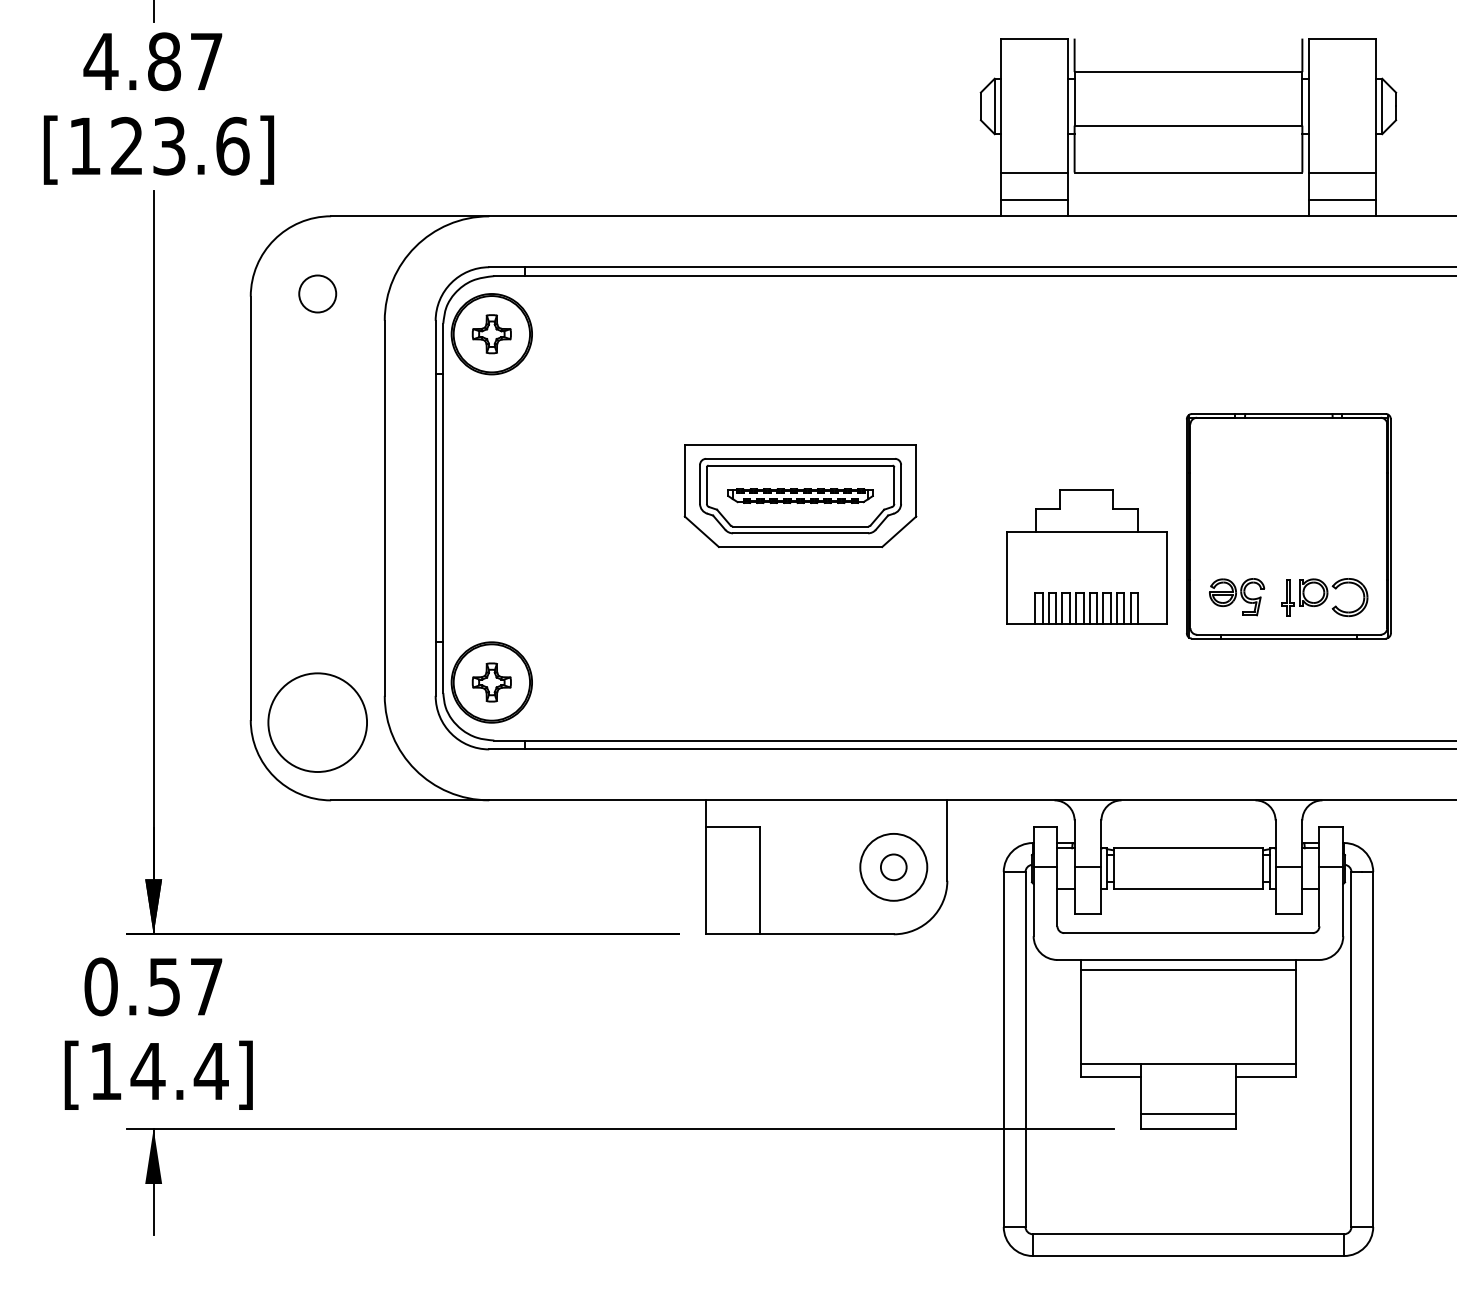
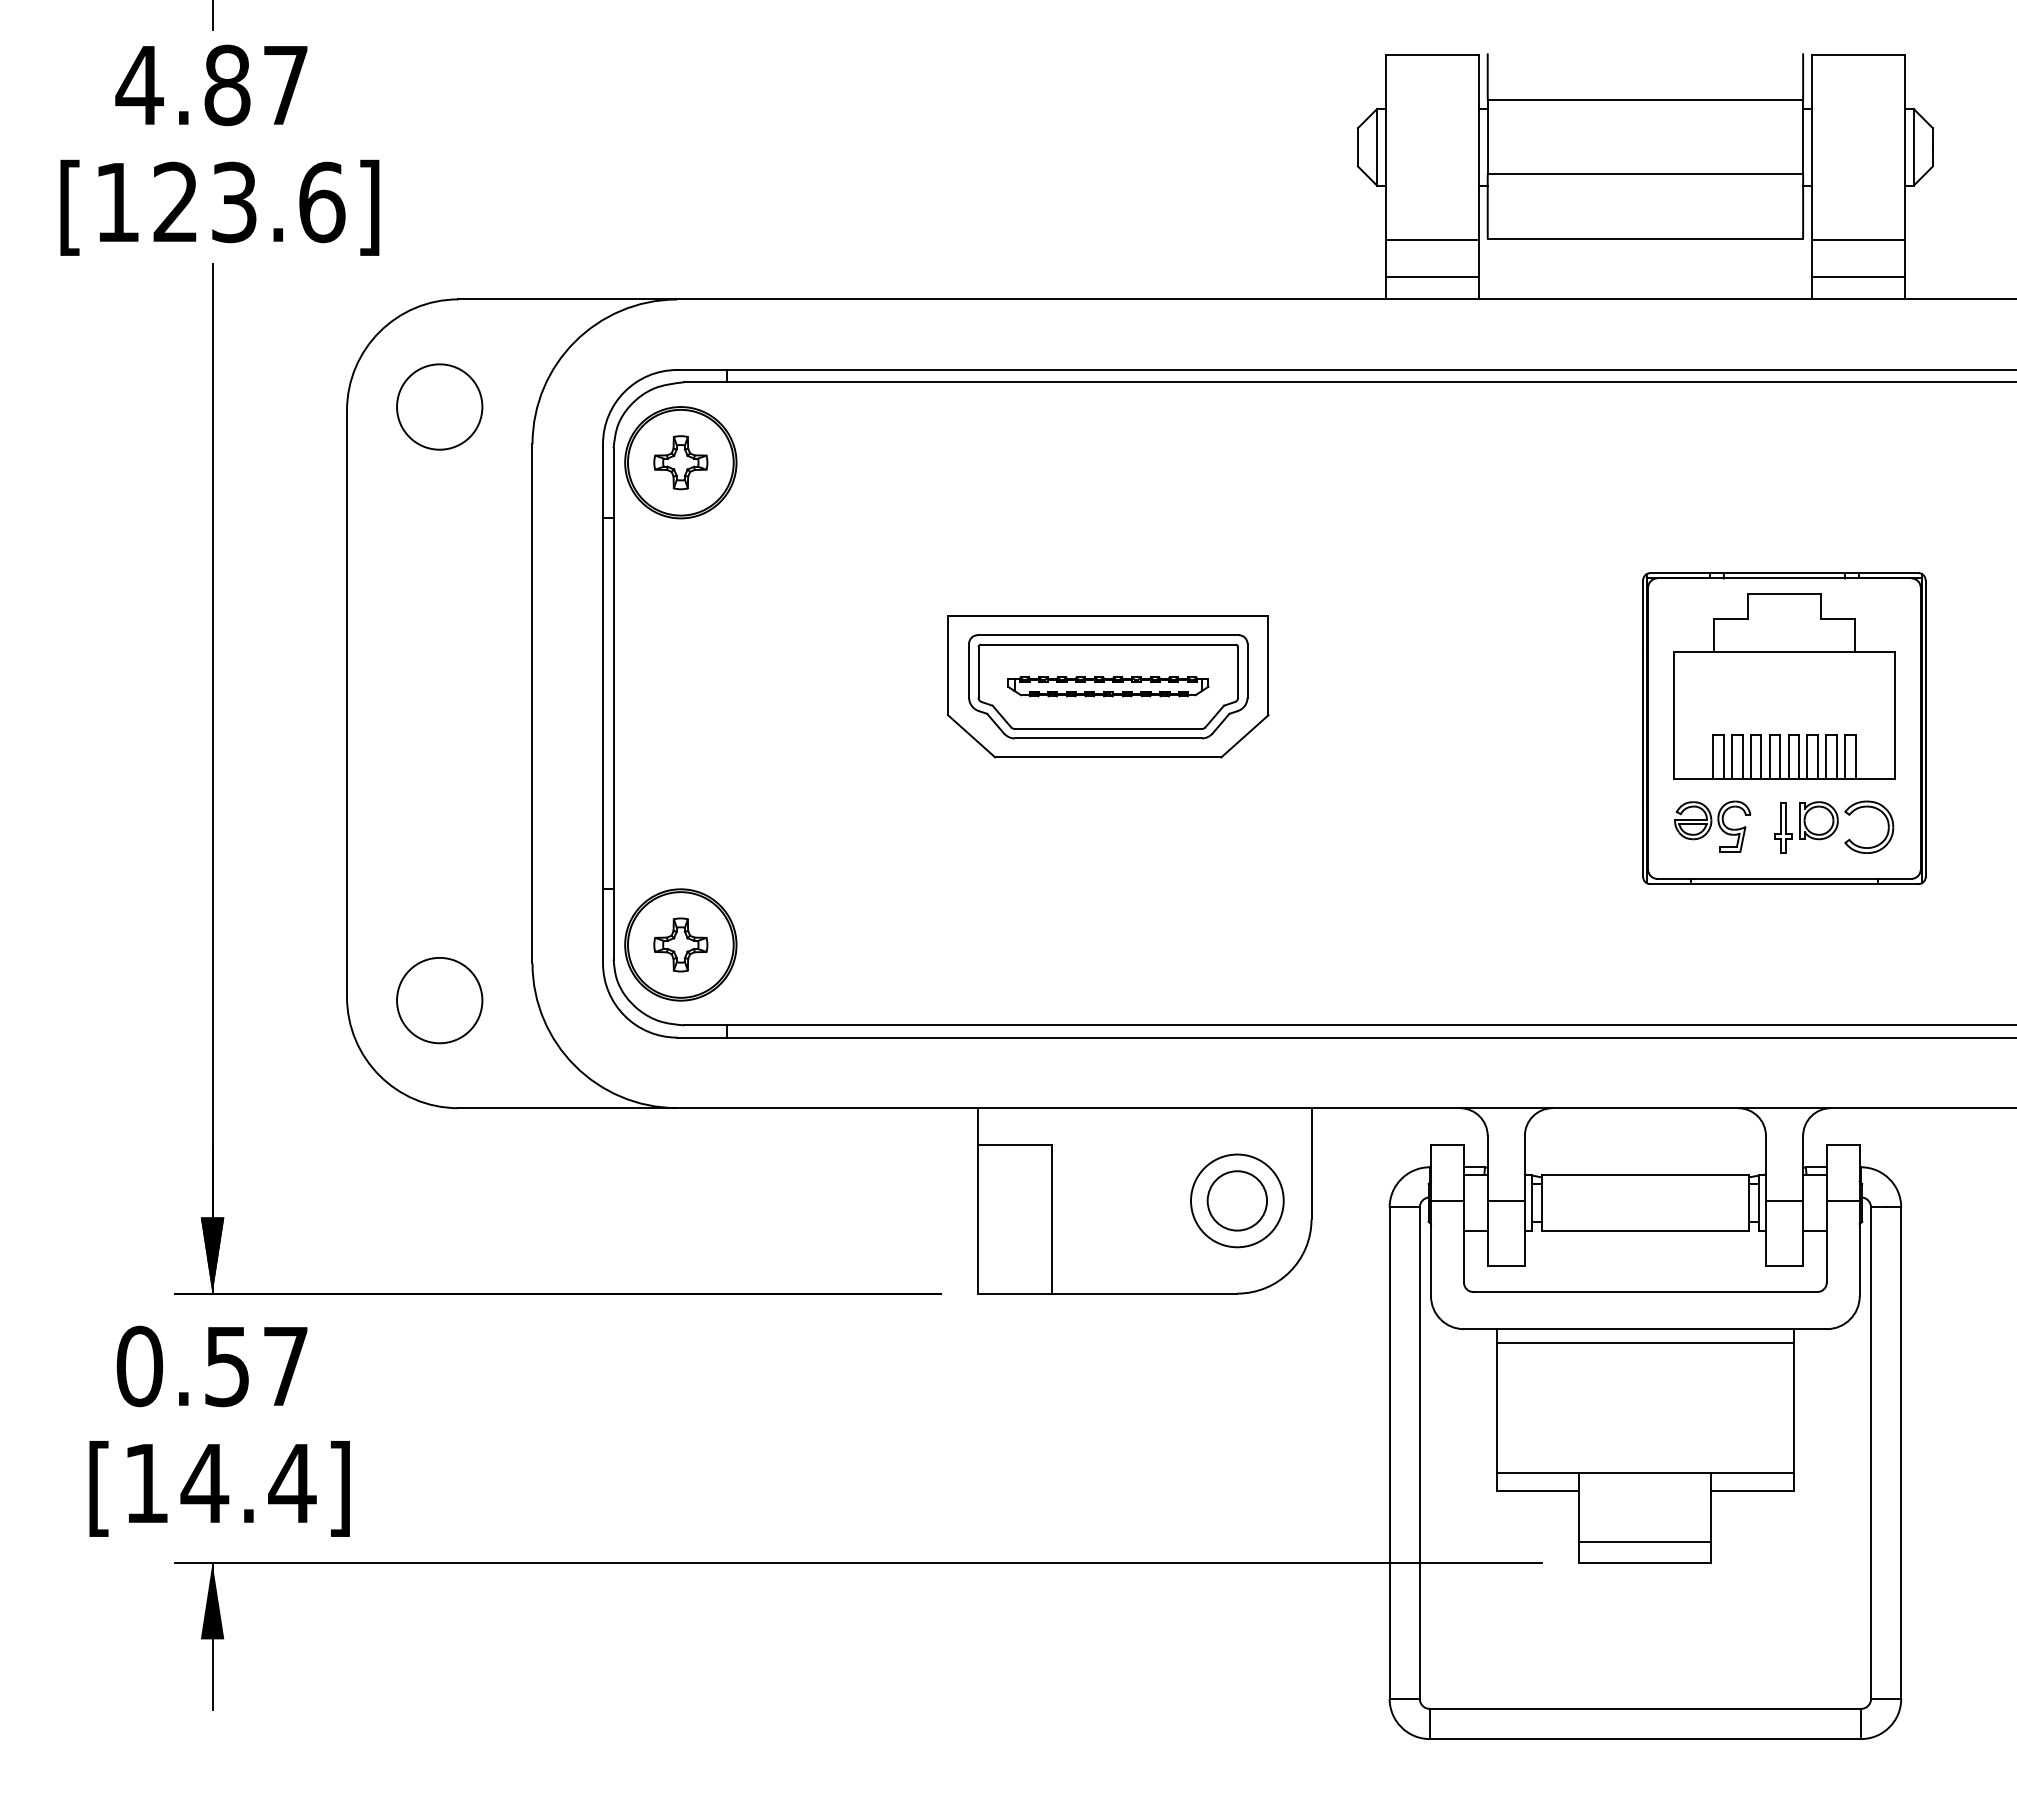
circle: (317, 293) -> (439, 406), size x1.67
part: (1086, 557) -> (1784, 686), moved
circle: (317, 722) -> (439, 1000), size x0.62
circle: (893, 867) -> (1237, 1200), size x1.67

